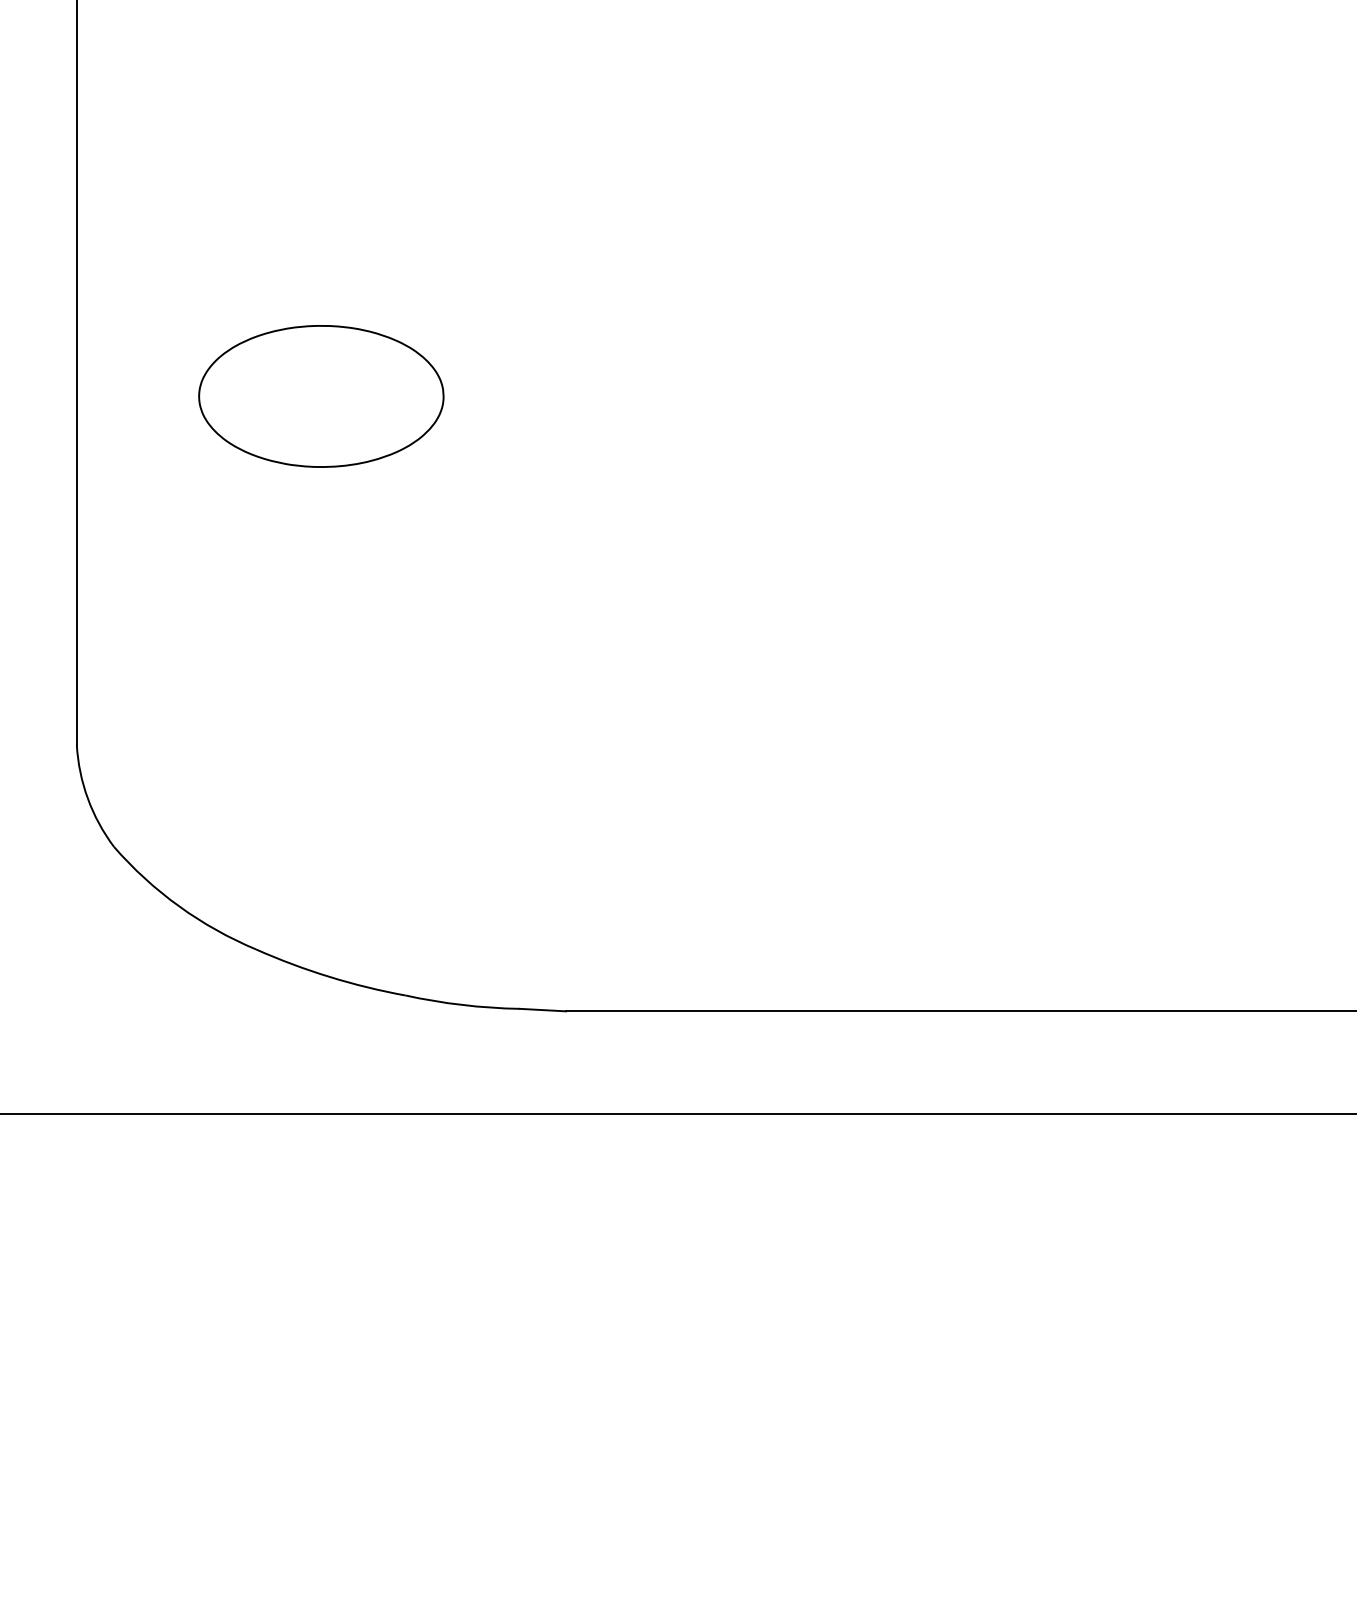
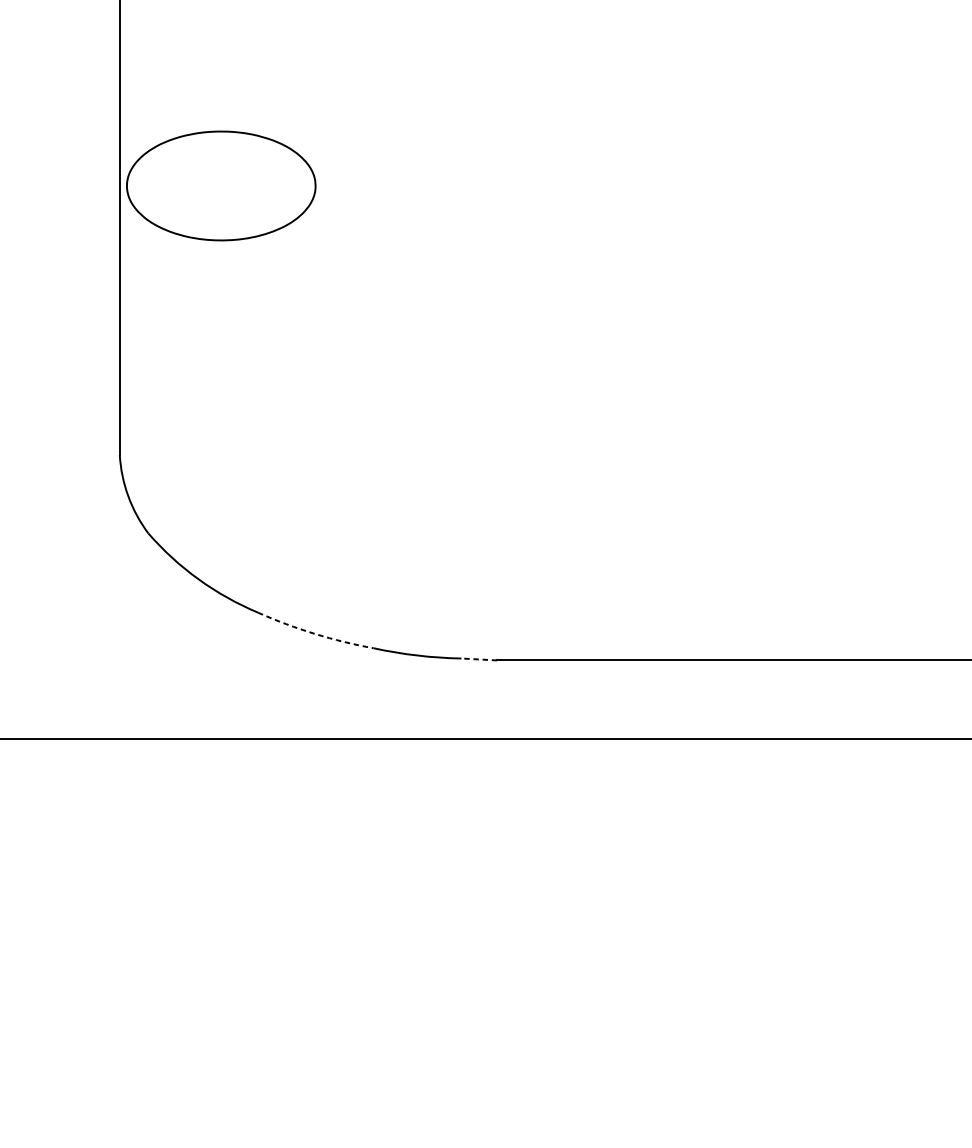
part: (321, 396) -> (221, 186), moved
arc: (329, 976) -> (314, 633), solid -> dashed
line: (542, 1010) -> (479, 659), solid -> dashed

